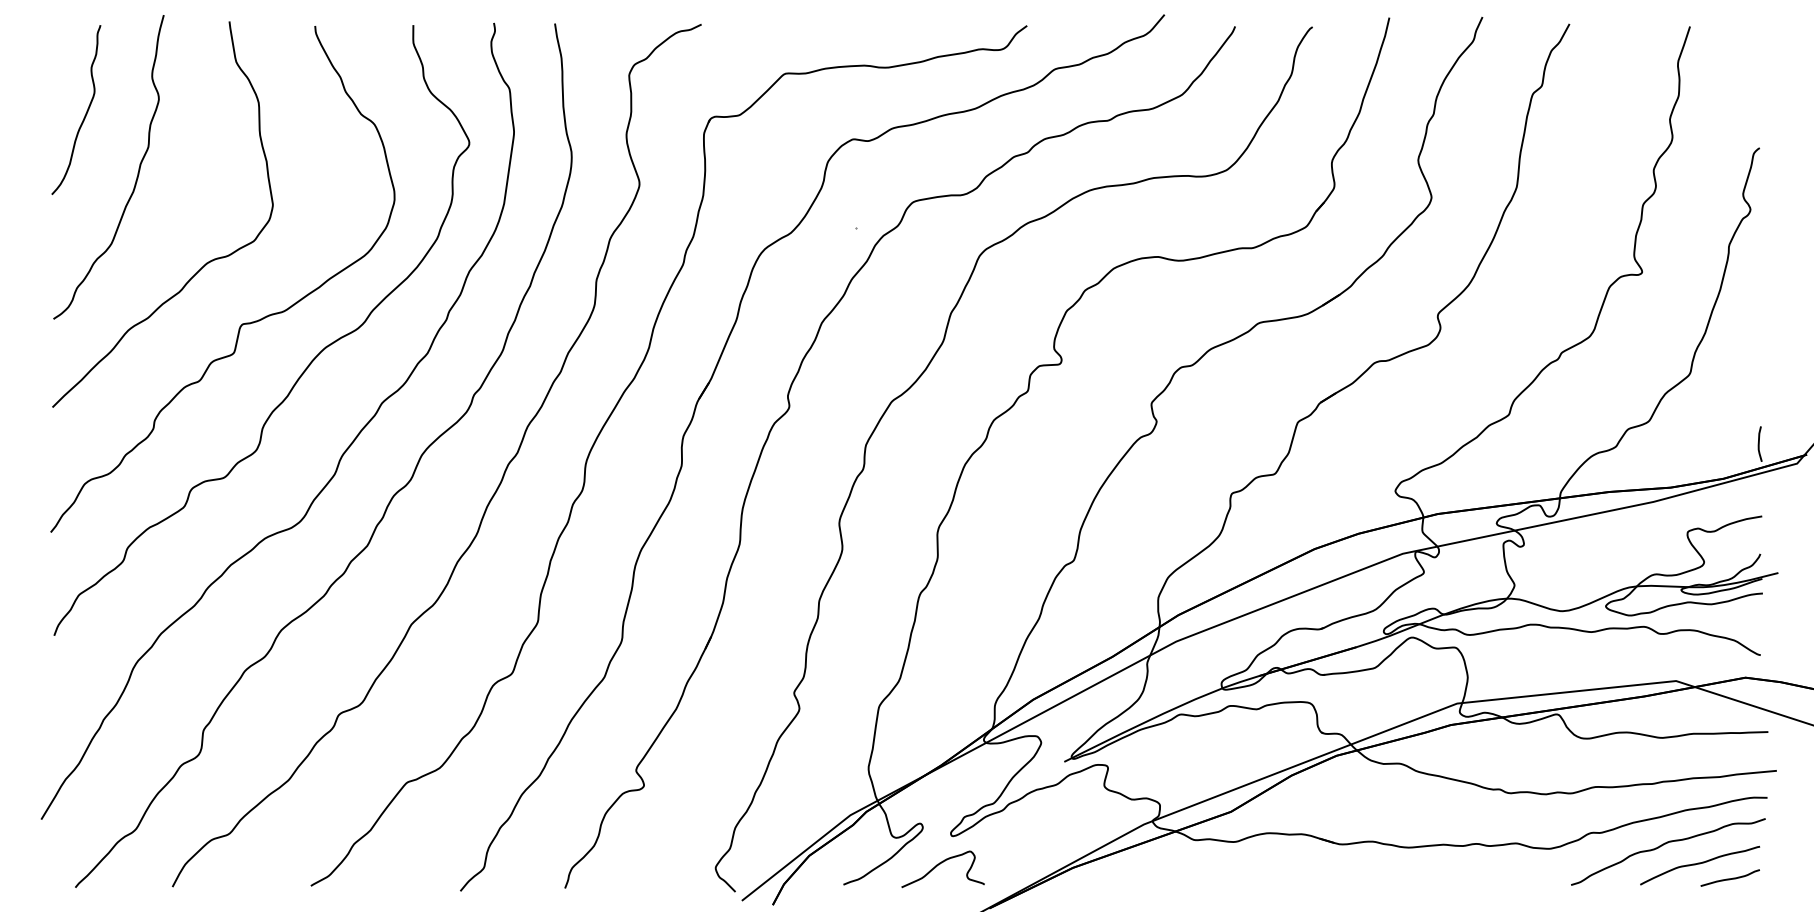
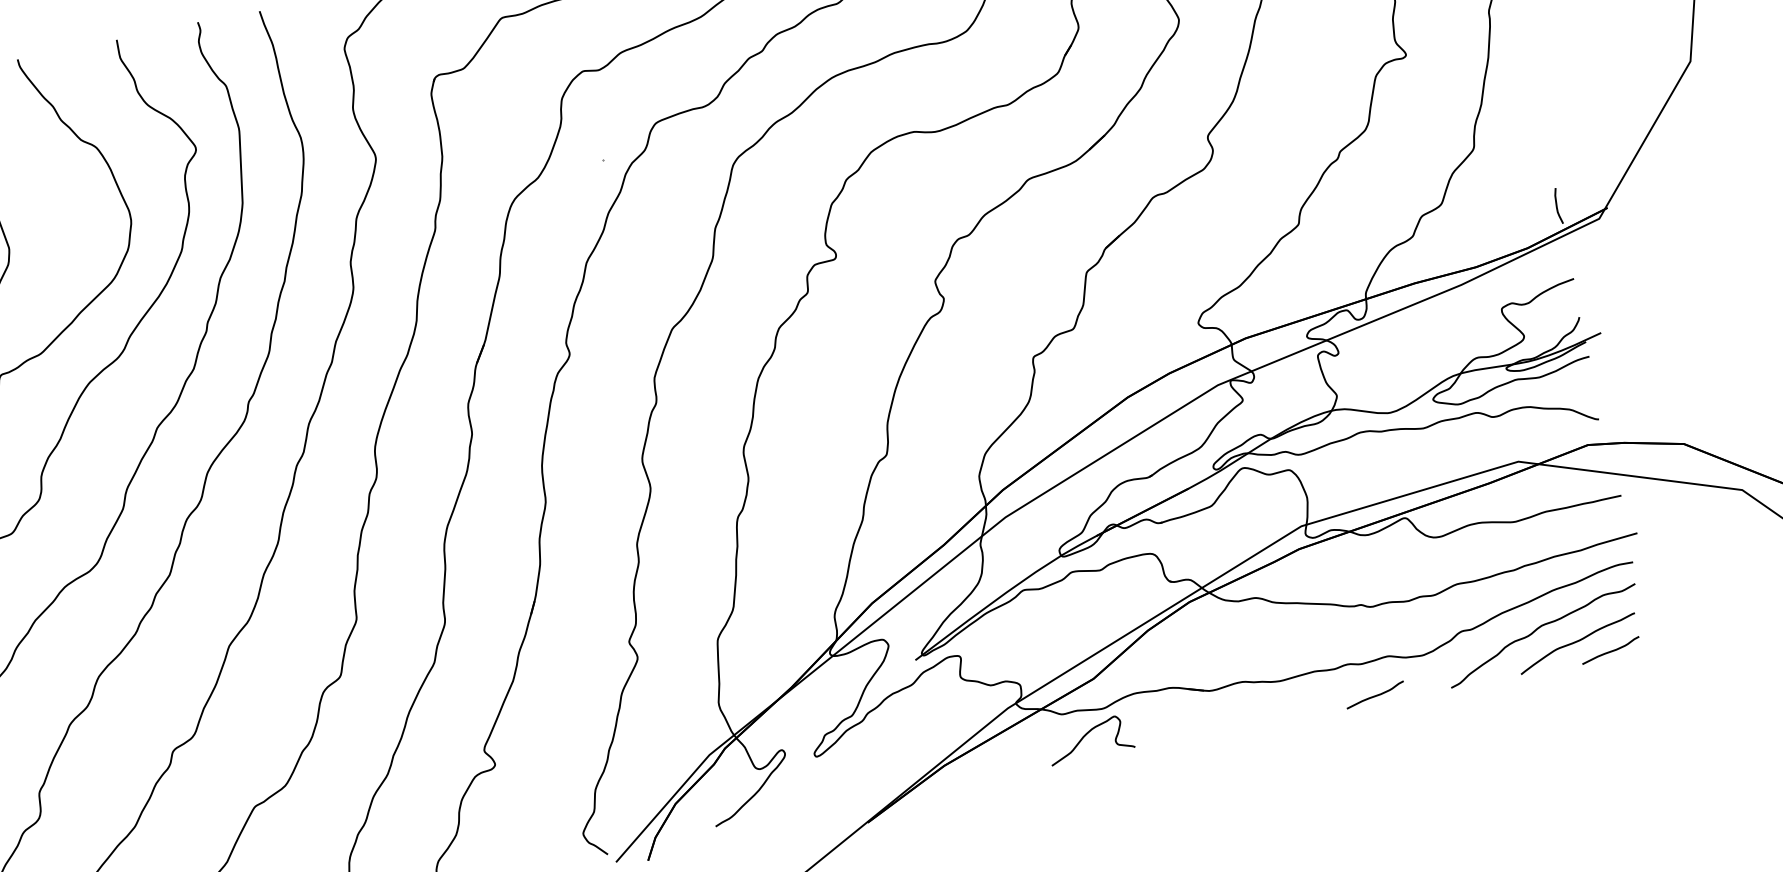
curve: (940, 864) -> (1086, 735), moved
curve: (1496, 878) -> (1374, 695), added

